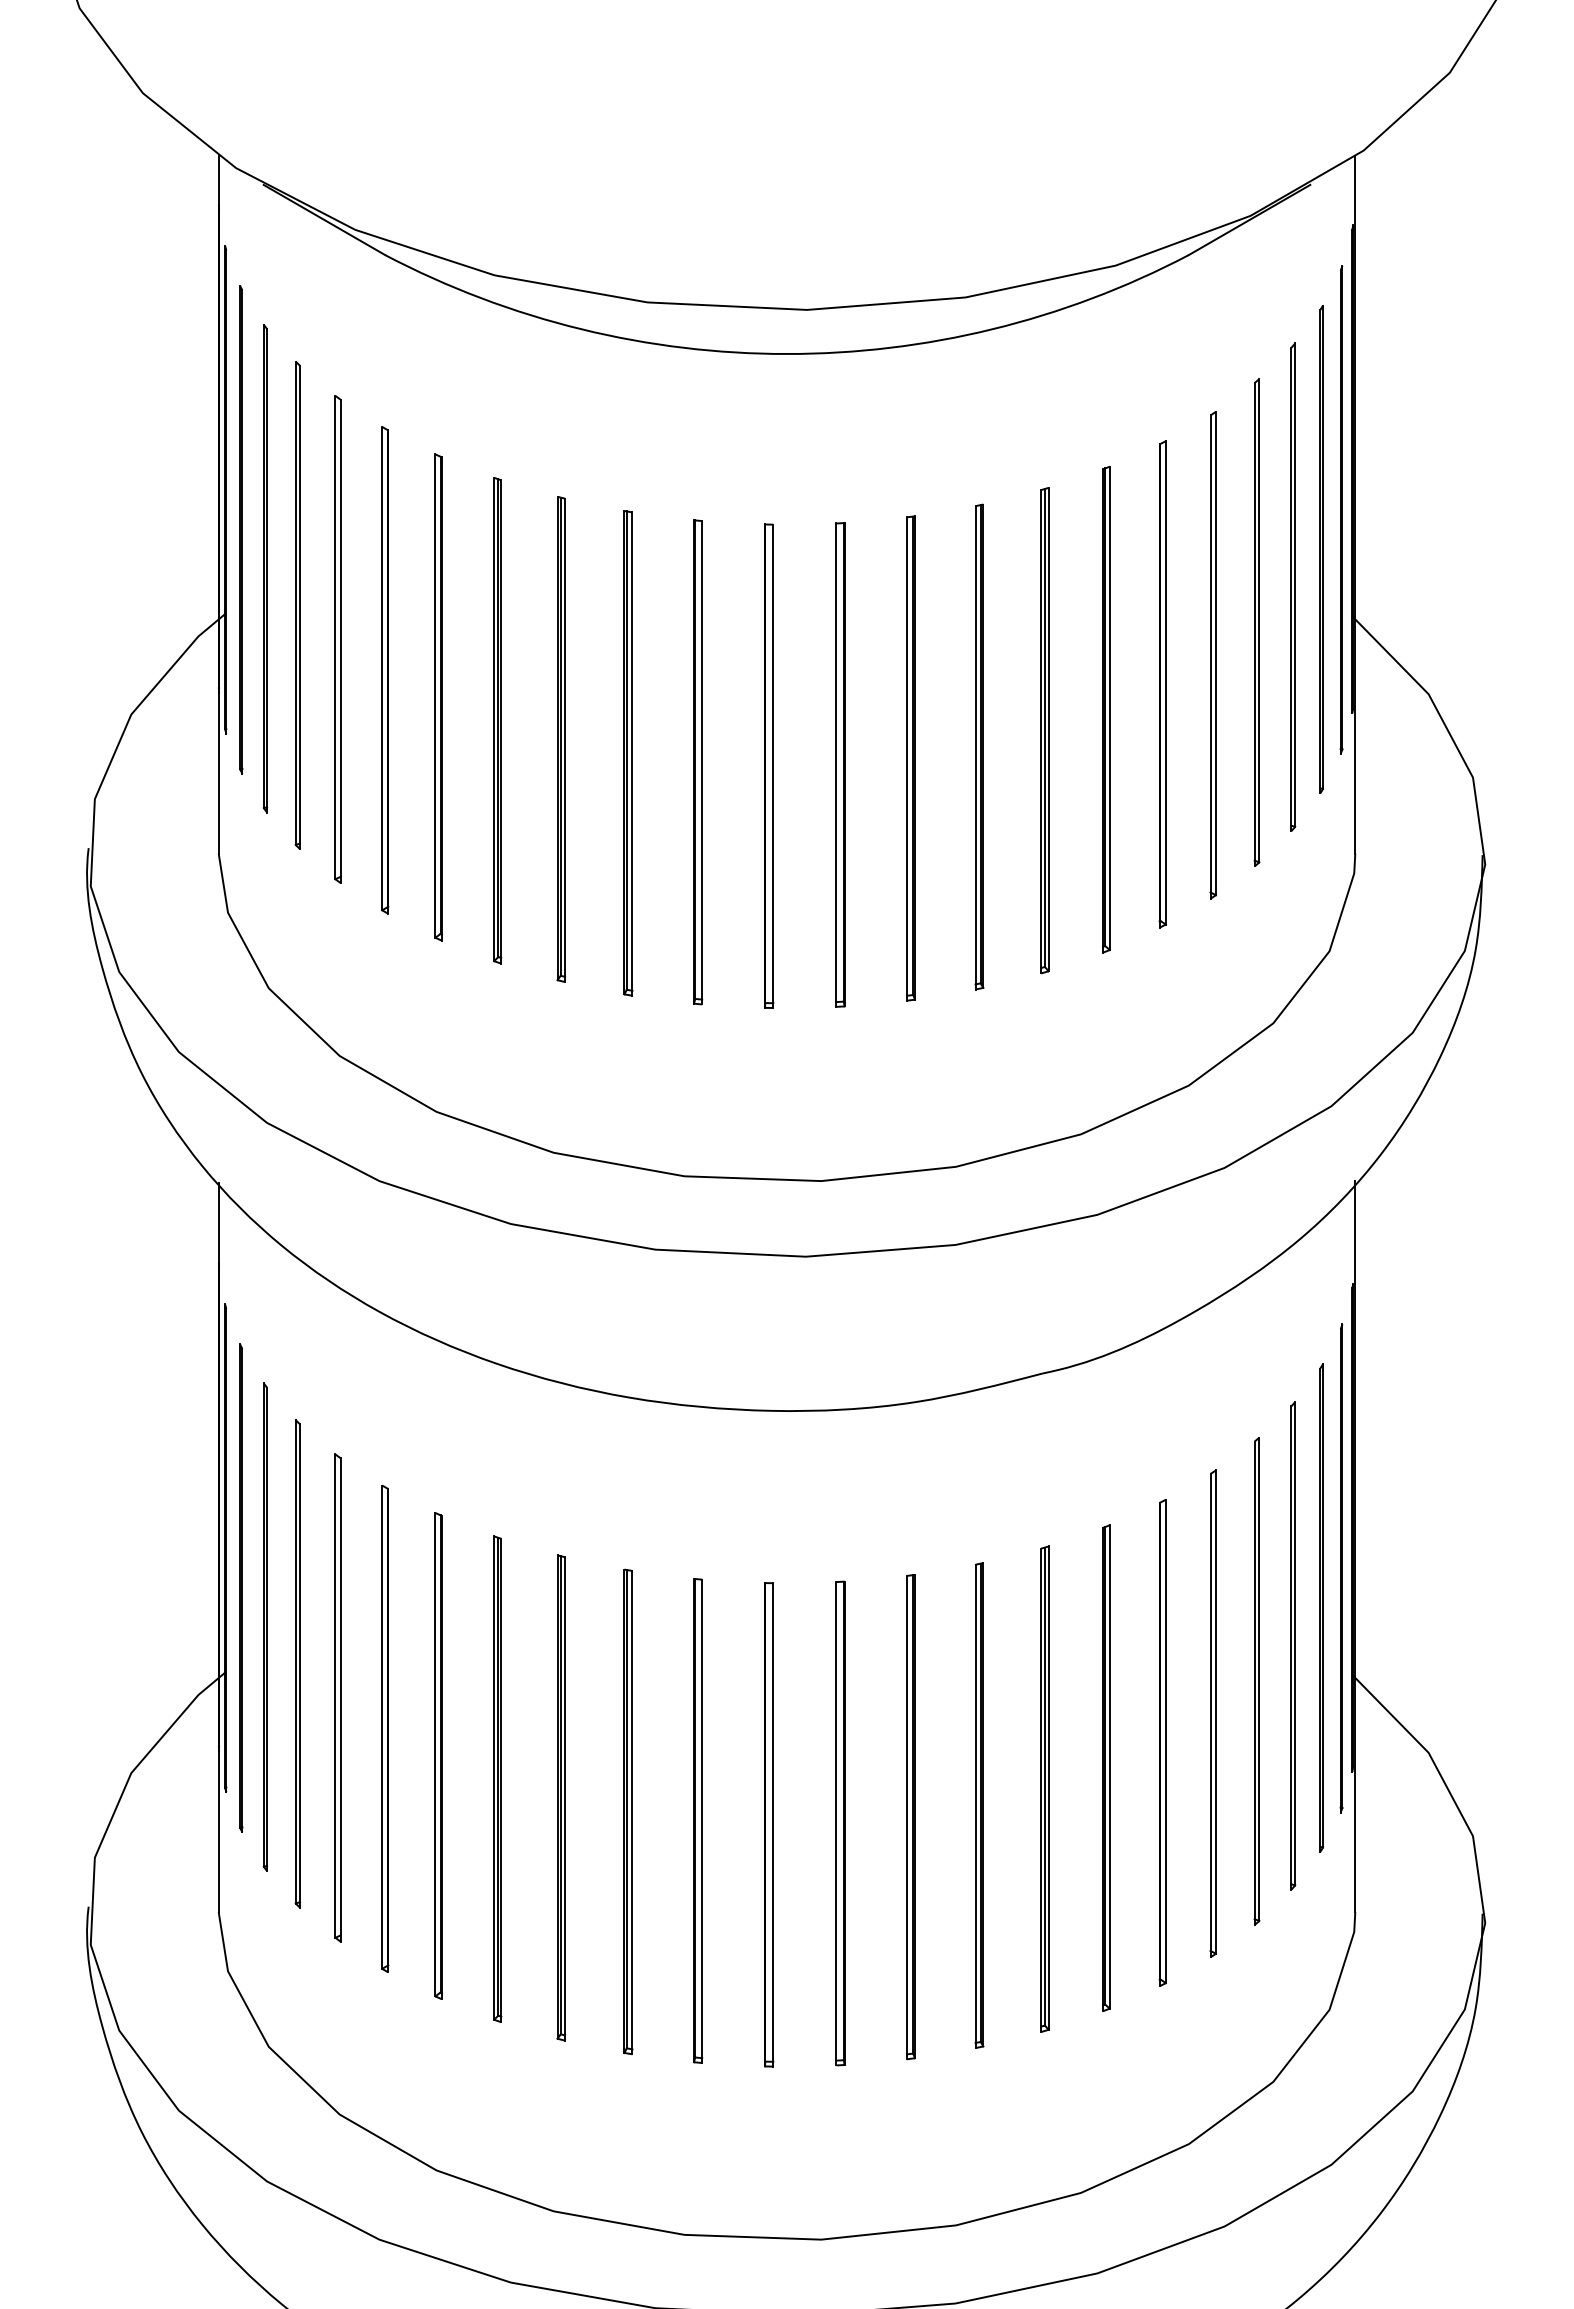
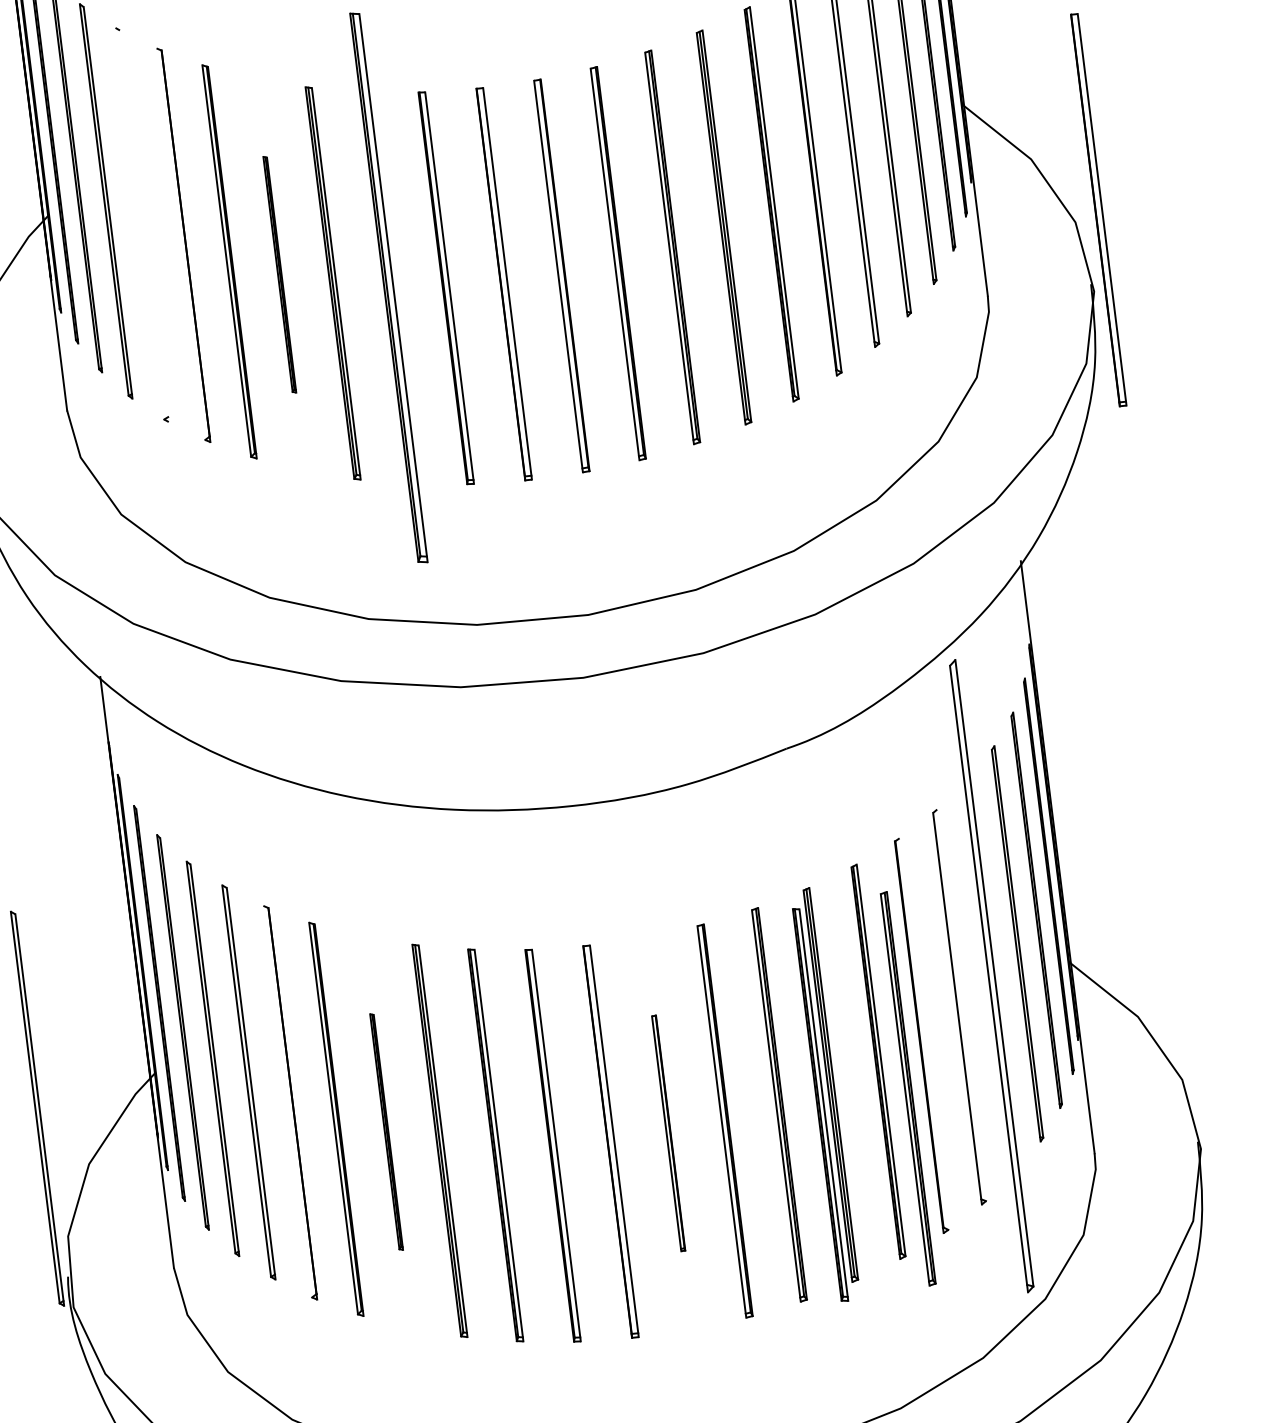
line: (335, 637) -> (139, 223), removed
line: (340, 641) -> (144, 226), removed
line: (382, 668) -> (181, 244), removed
part: (497, 720) -> (279, 274), size x0.6
part: (628, 753) -> (388, 288), size x1.4
part: (1503, 765) -> (1098, 209), added
part: (1256, 1681) -> (991, 976), size x1.6
part: (76, 1697) -> (37, 1108), added
line: (1216, 1711) -> (961, 1004), removed
line: (382, 1726) -> (287, 1101), removed
line: (1165, 1741) -> (923, 1034), removed
part: (497, 1778) -> (386, 1131), size x0.6
part: (1138, 1805) -> (908, 1088), added
part: (1029, 1811) -> (820, 1104), added
part: (840, 1823) -> (668, 1133), size x0.6

